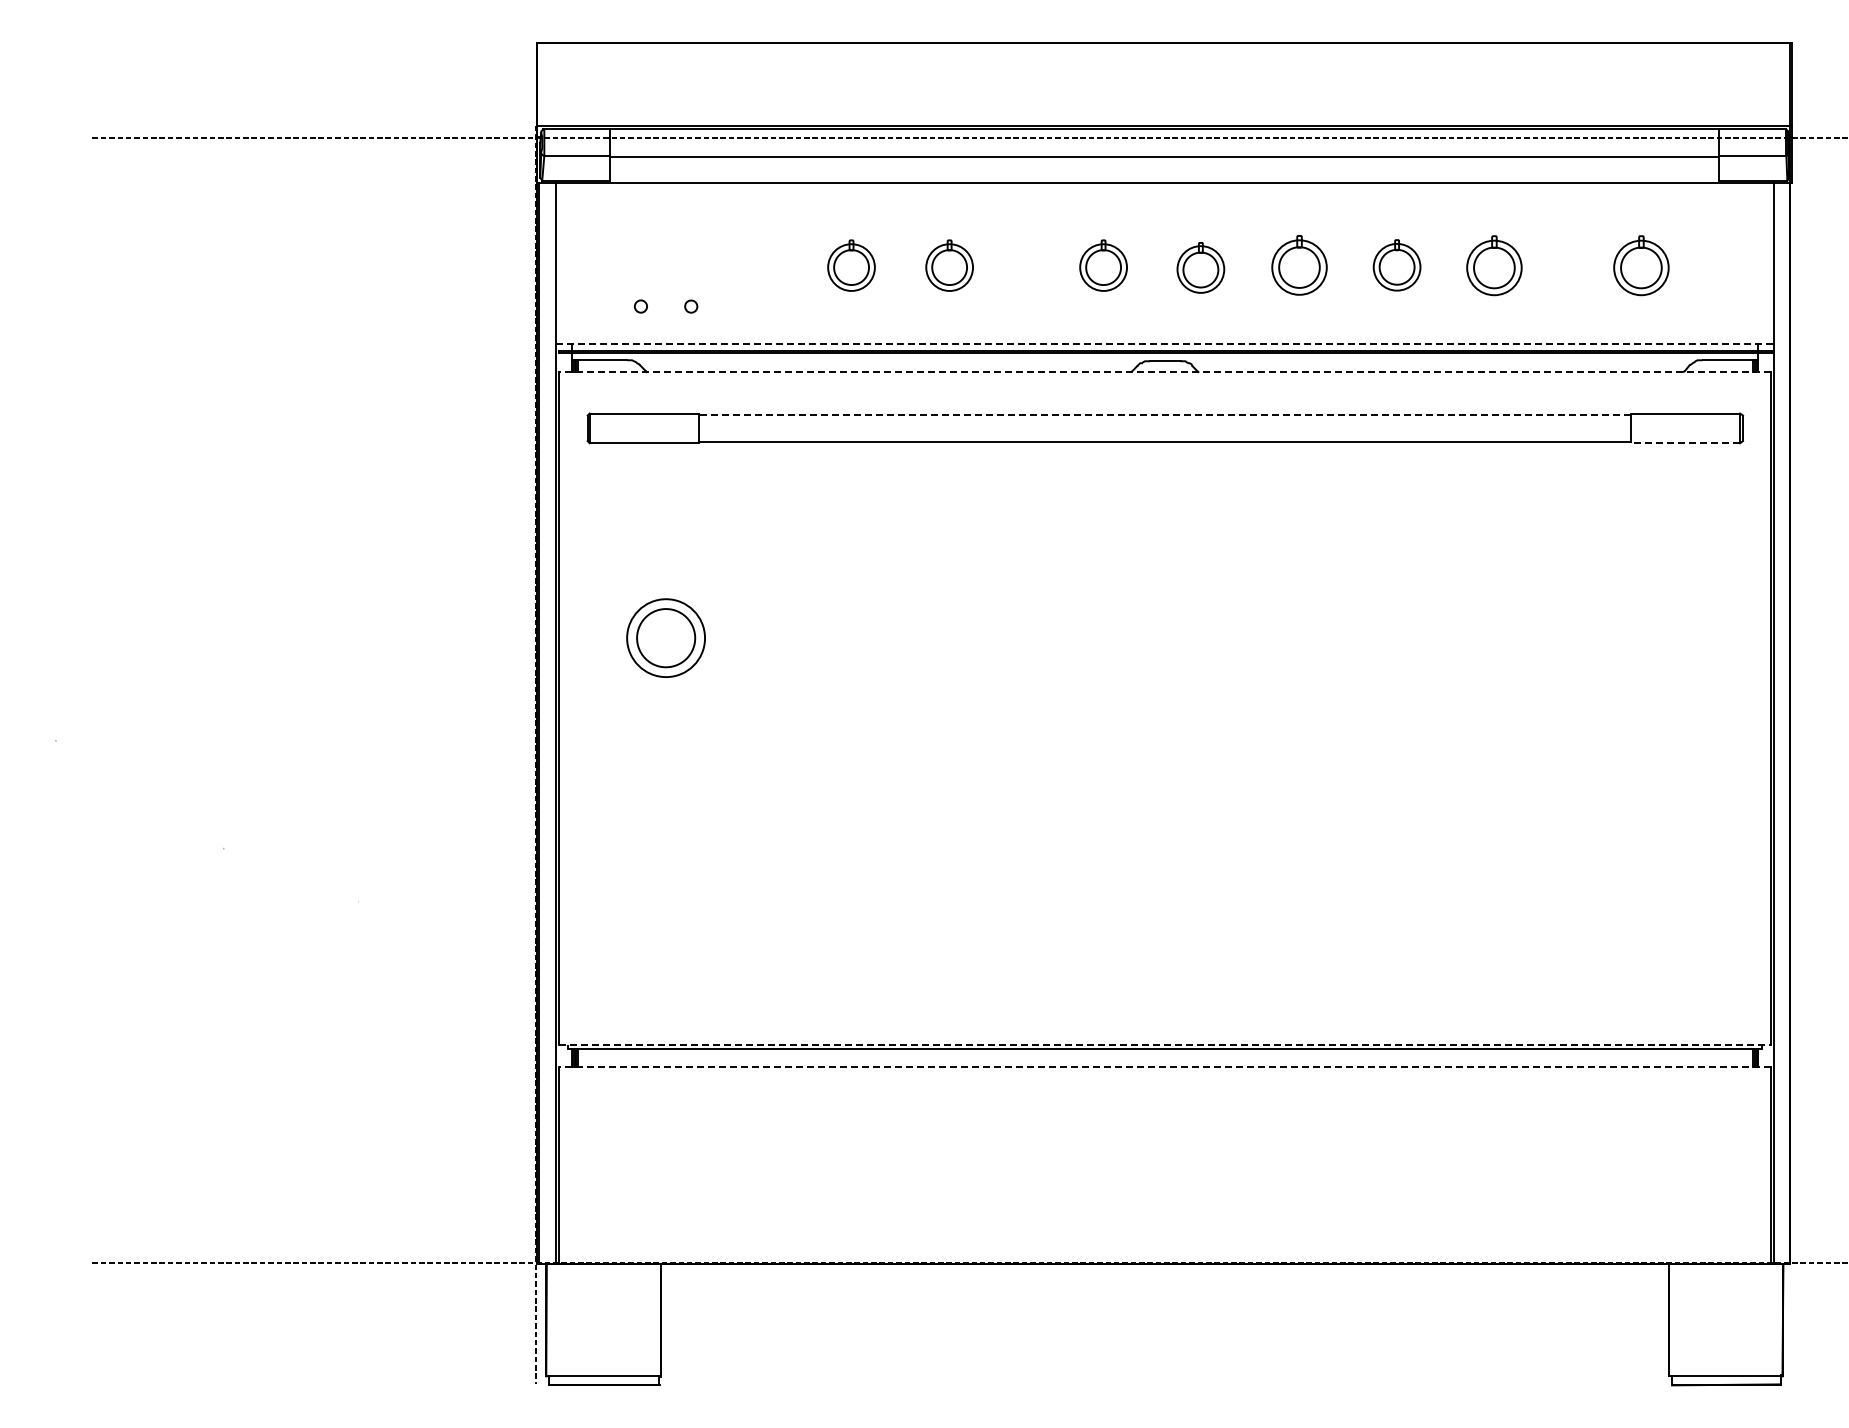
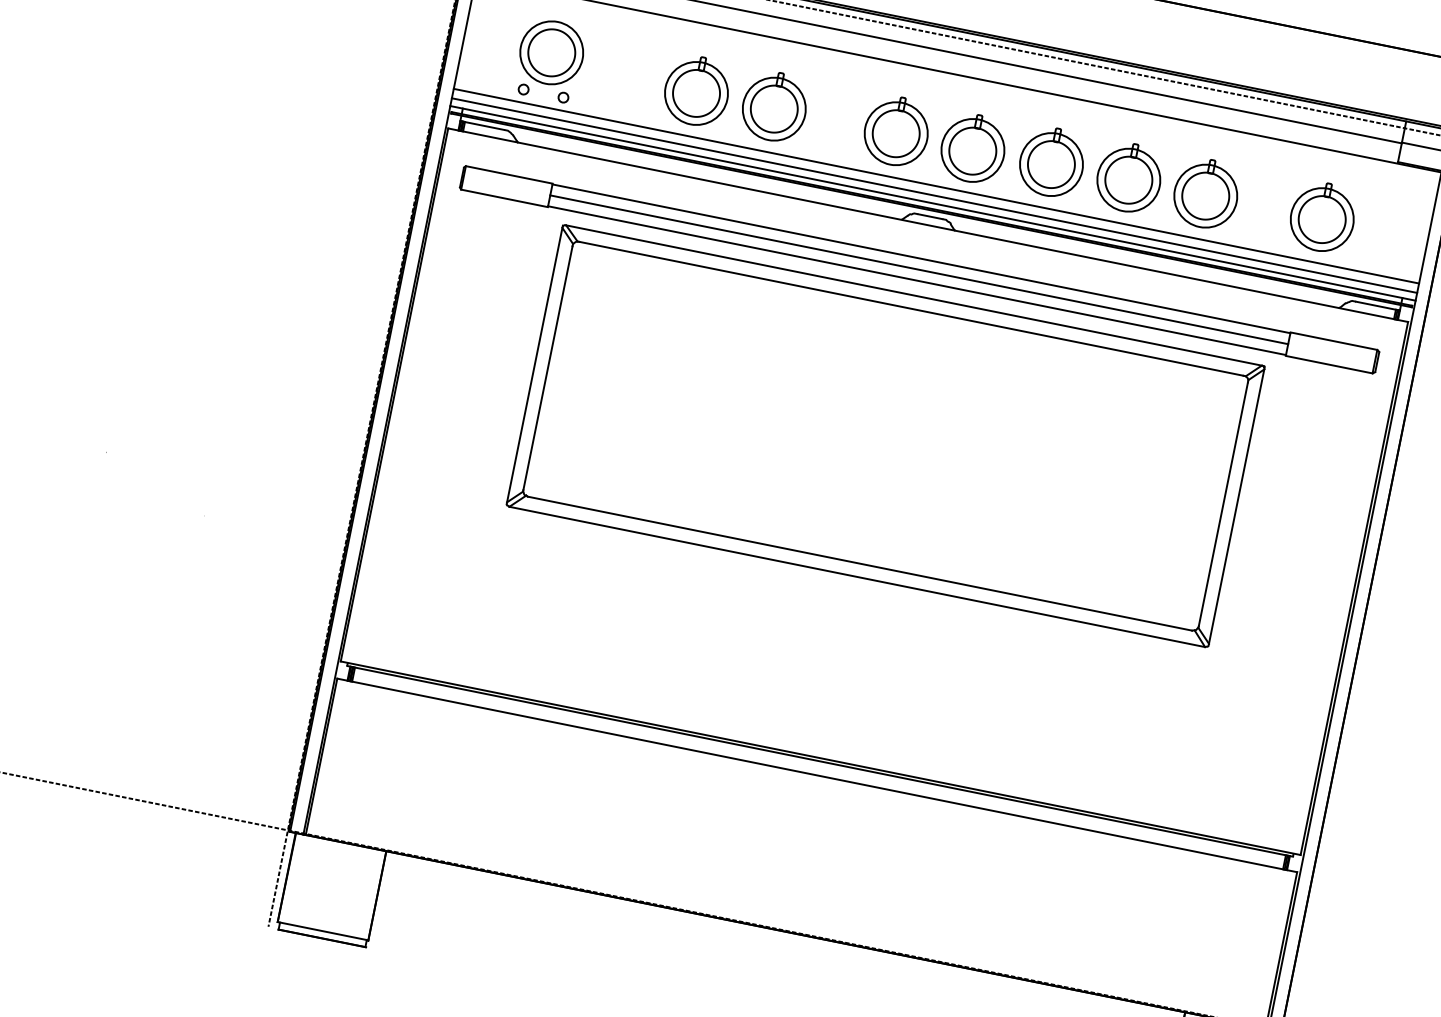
part: (851, 265) -> (697, 90), size x1.67
part: (949, 265) -> (774, 106), size x1.67
part: (1103, 265) -> (896, 130), size x1.67
part: (1299, 265) -> (1051, 162), size x1.43
part: (1396, 265) -> (1128, 177), size x1.67
part: (1494, 265) -> (1206, 193), size x1.43
part: (1641, 265) -> (1322, 216), size x1.43
part: (1200, 267) -> (973, 148), size x1.67
line: (1165, 322) -> (936, 185), added
line: (1165, 334) -> (934, 195), added
line: (1165, 344) -> (933, 203), dashed -> solid
line: (1164, 372) -> (927, 225), dashed -> solid
line: (1164, 414) -> (921, 258), dashed -> solid
line: (1164, 428) -> (918, 269), added
line: (1685, 443) -> (1329, 364), dashed -> solid
part: (665, 637) -> (551, 52), moved
part: (1164, 638) -> (885, 436), added
line: (1164, 1044) -> (820, 757), dashed -> solid
line: (1164, 1066) -> (817, 775), dashed -> solid

